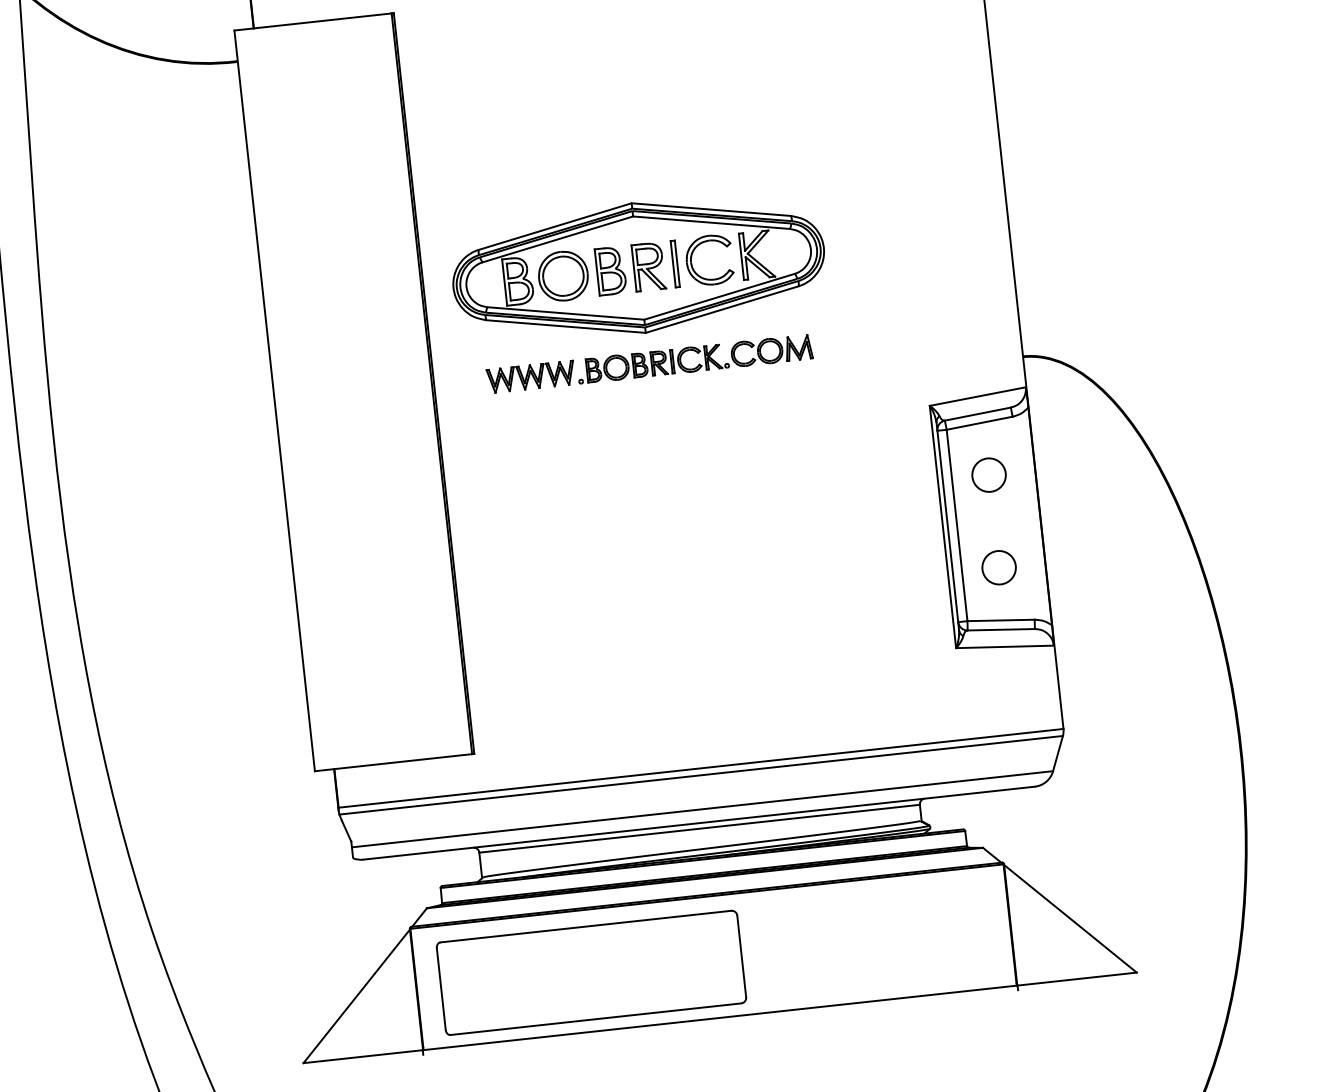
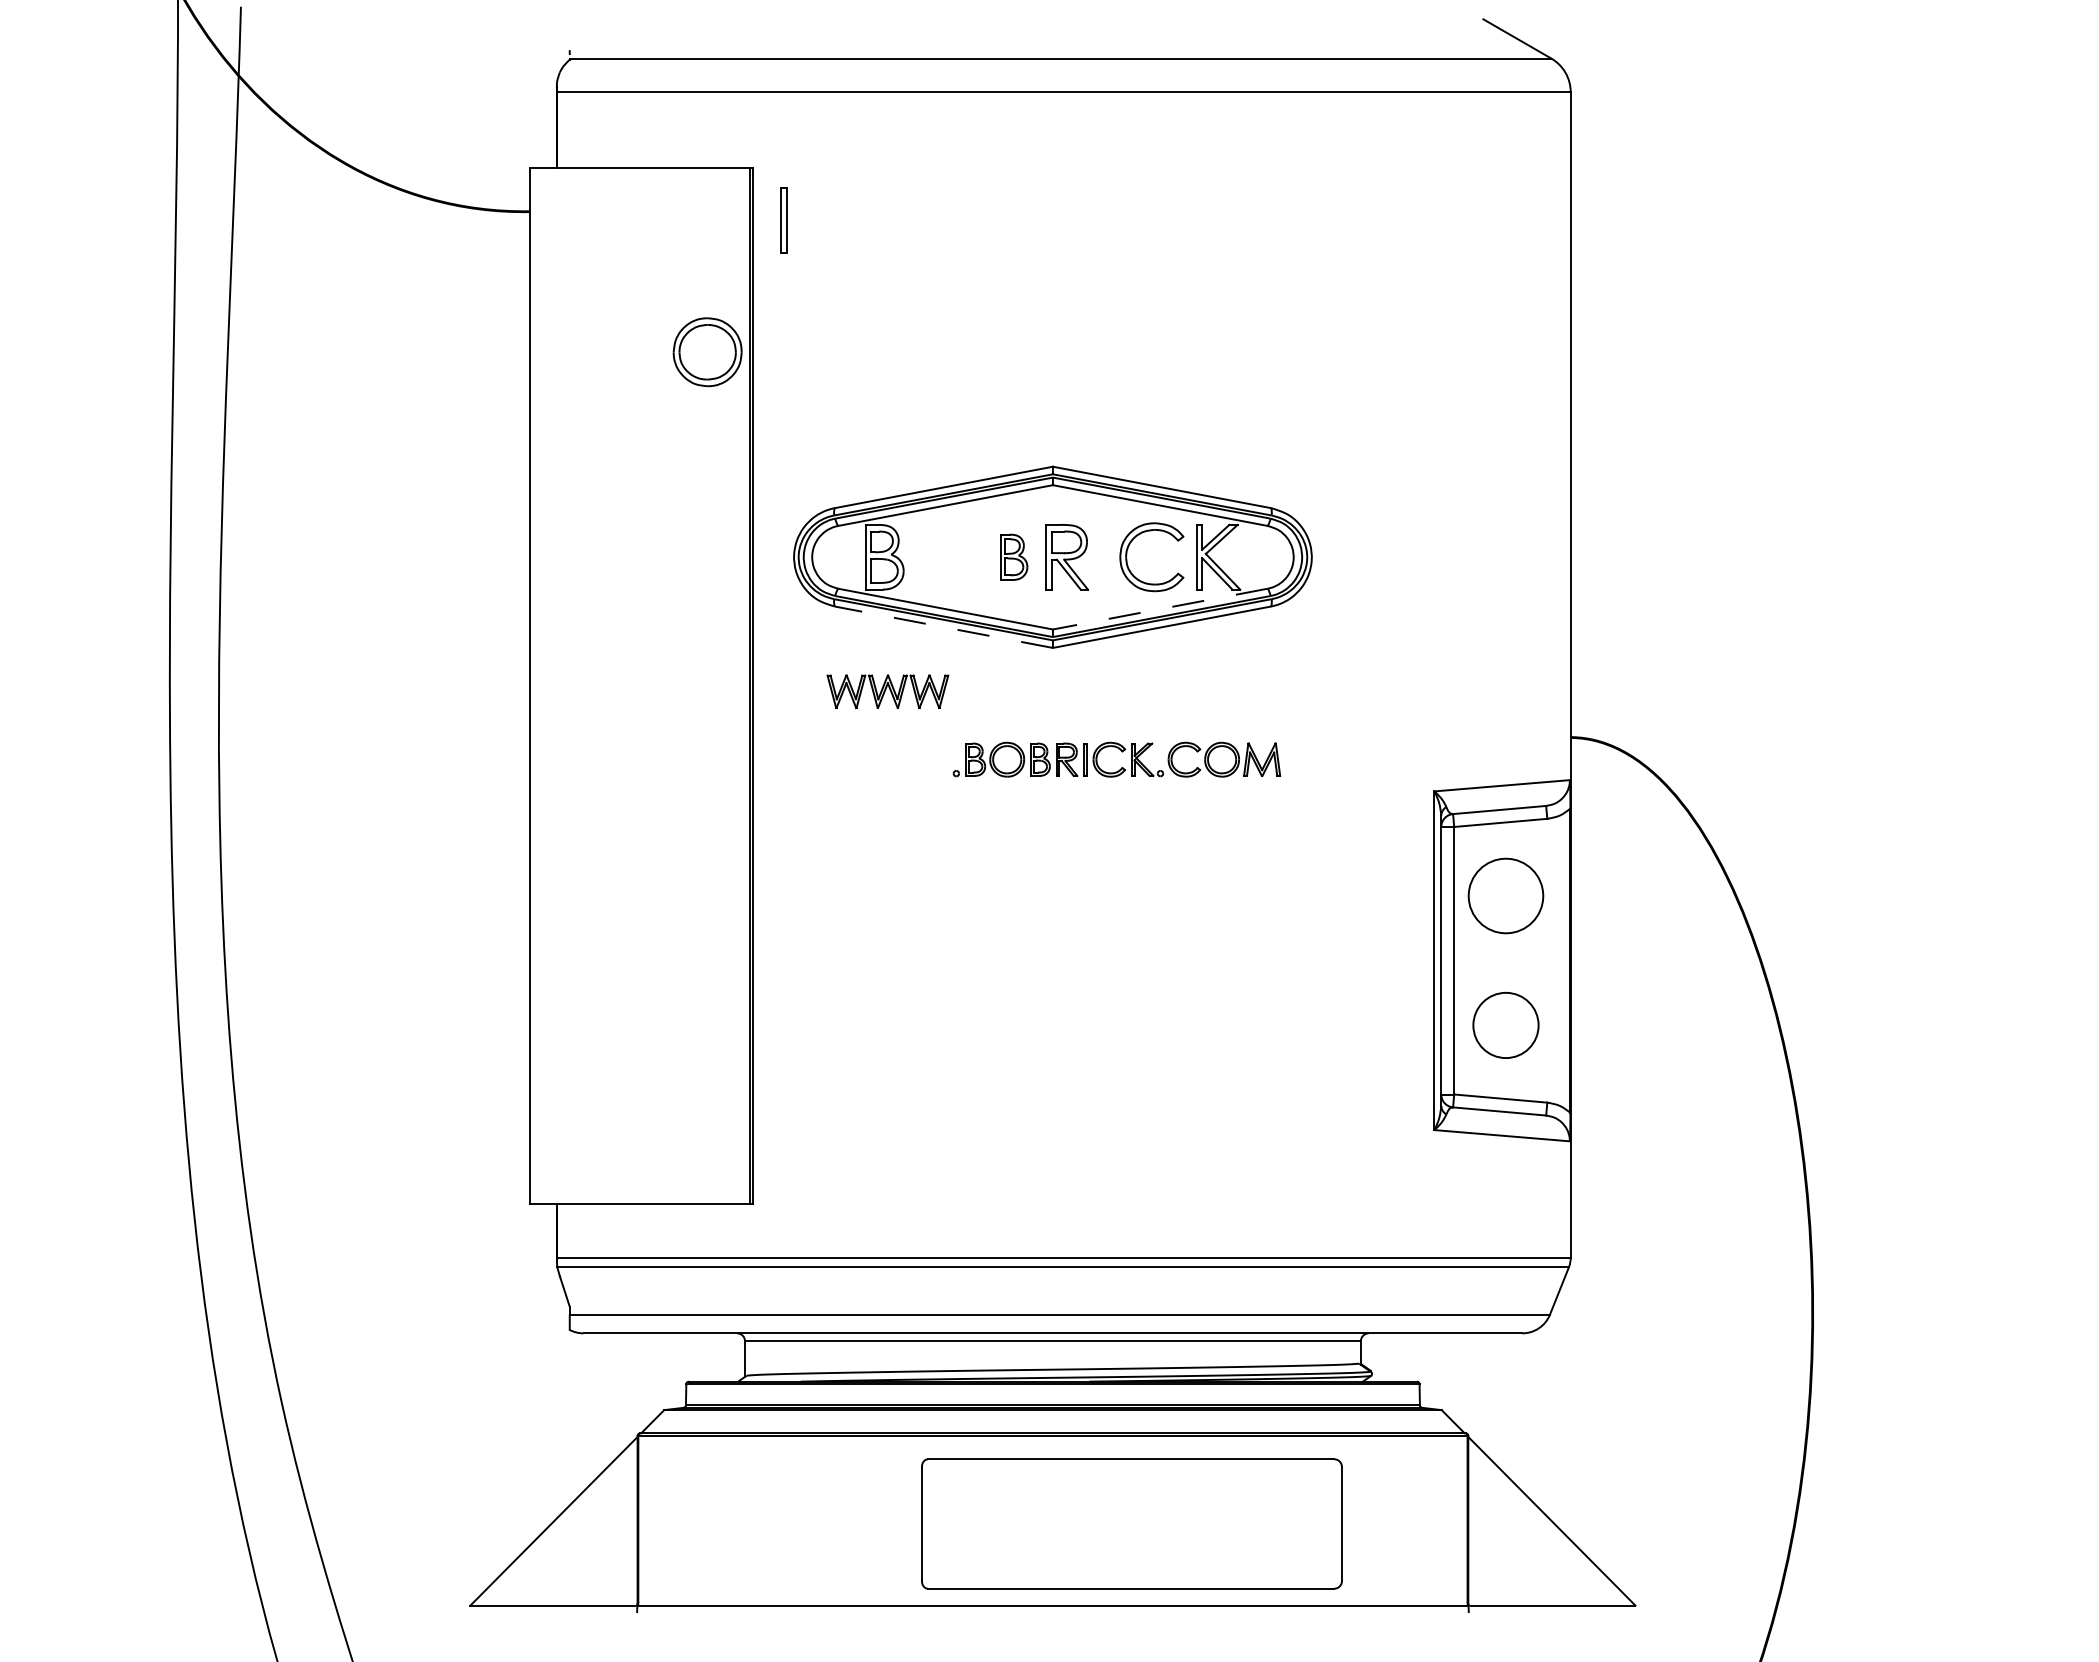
part: (674, 264) -> (783, 220), moved
part: (610, 271) -> (1013, 557), size x0.7
part: (563, 276) -> (707, 352), moved
line: (718, 297) -> (1159, 609), solid -> dashed
line: (565, 326) -> (943, 627), solid -> dashed
part: (698, 353) -> (1122, 752), moved
circle: (988, 474) -> (1505, 895), size x1.6
circle: (998, 567) -> (1505, 1025), size x1.4
part: (591, 972) -> (1131, 1523), moved

